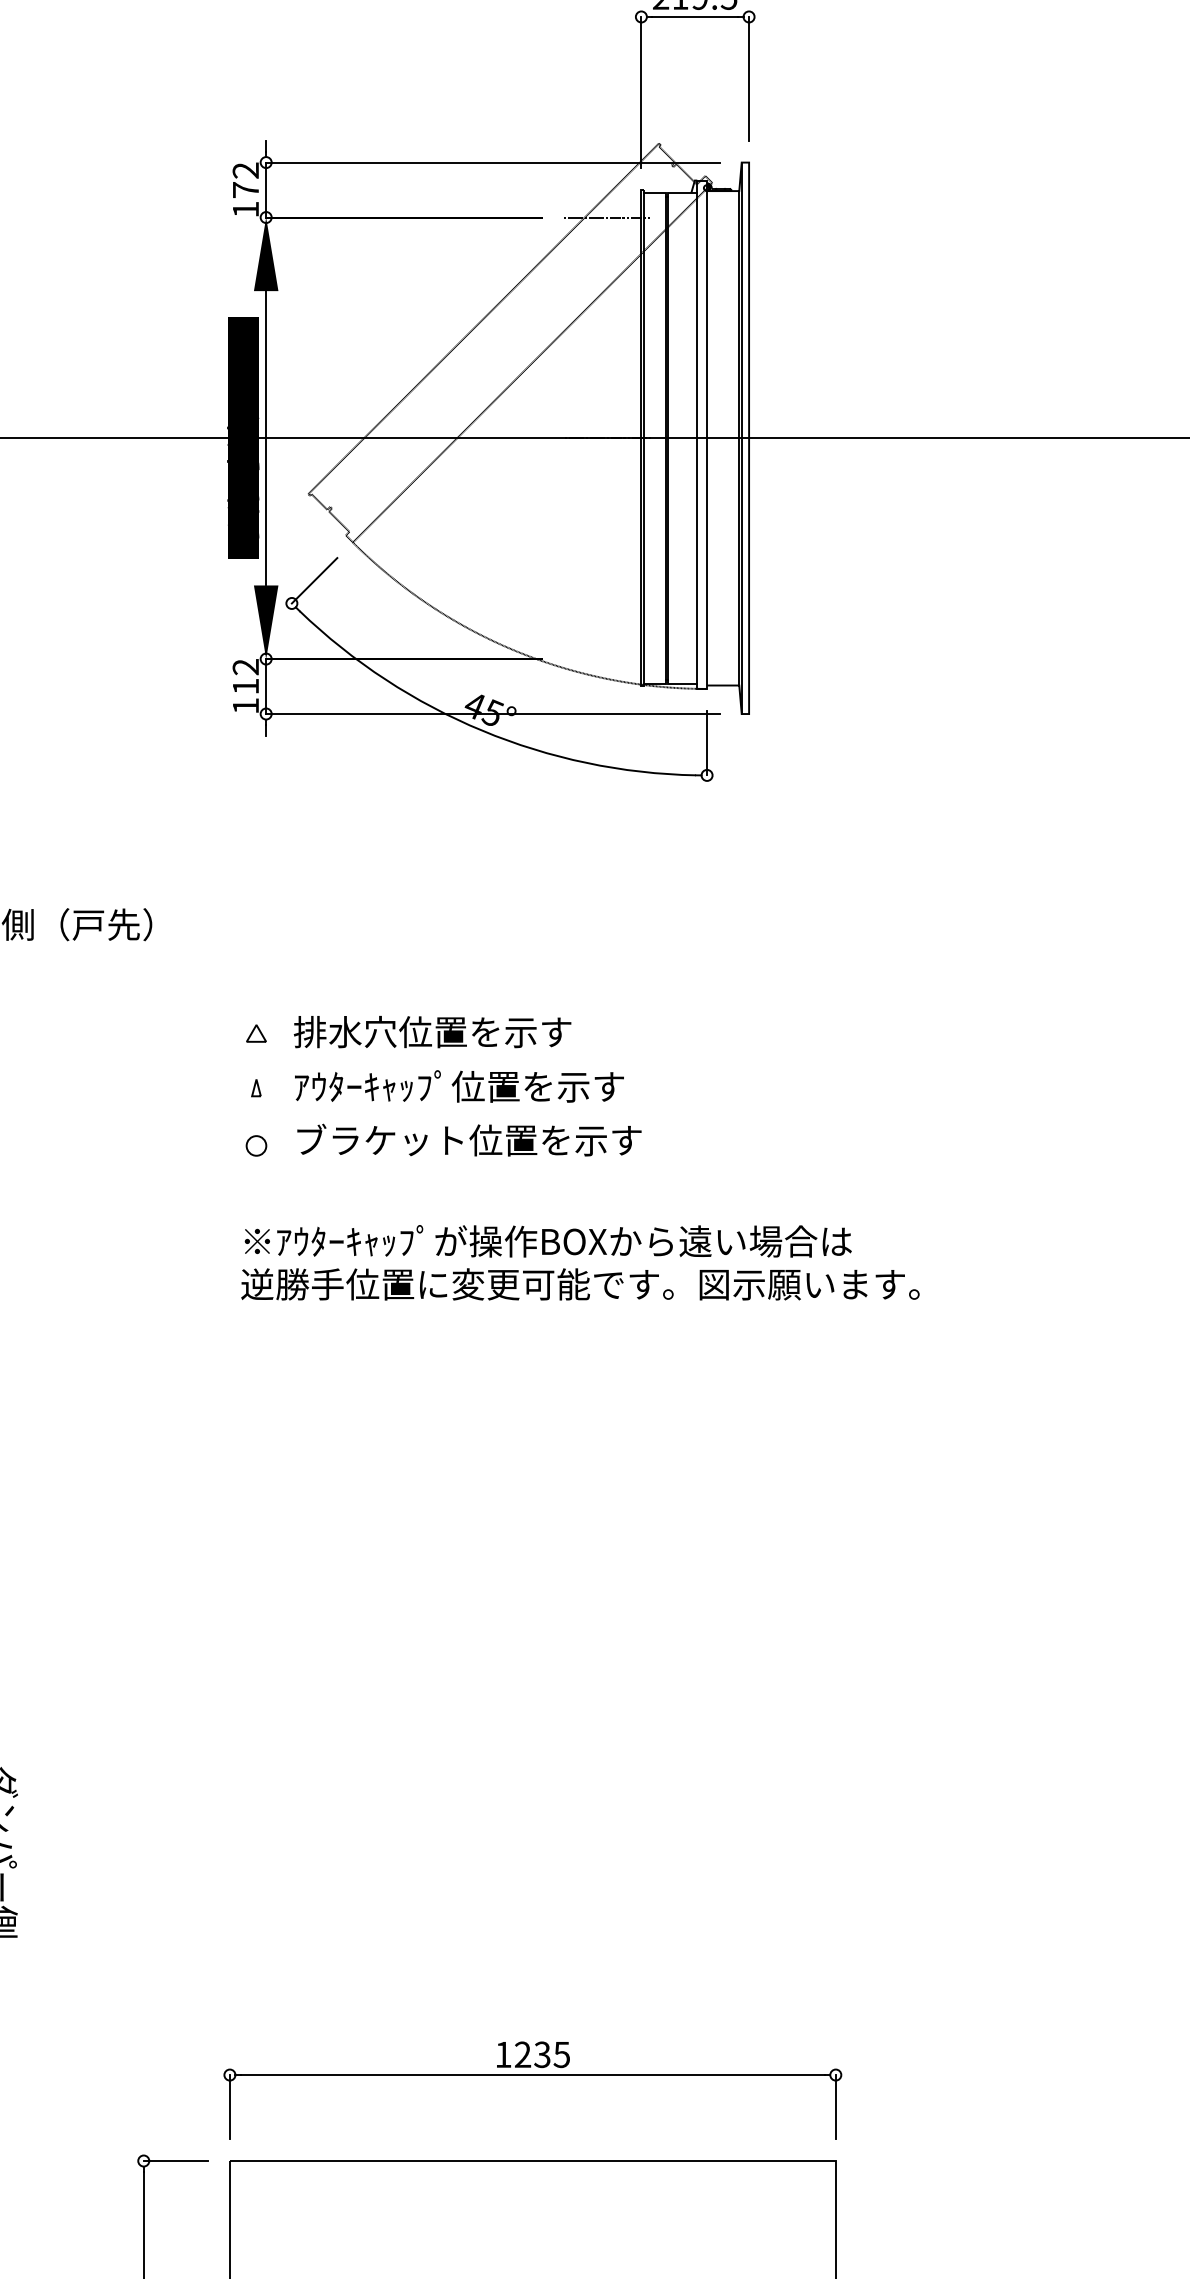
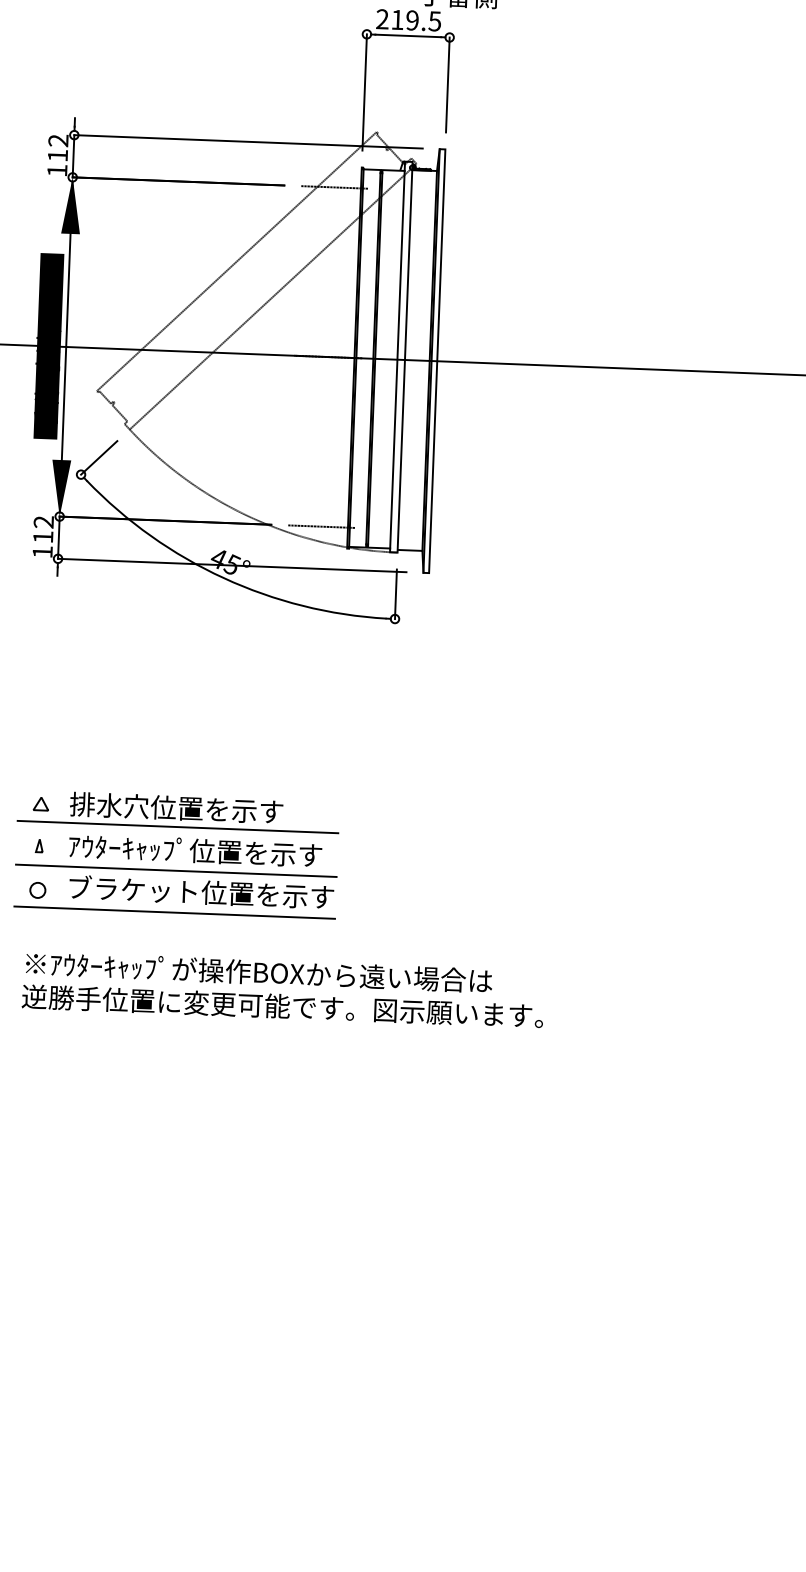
text: (245, 189) -> (57, 155), 172 -> 112
line: (606, 659) -> (321, 526), added
line: (435, 1056) -> (178, 826), added
line: (435, 1113) -> (176, 870), added
line: (435, 1168) -> (174, 913), added

